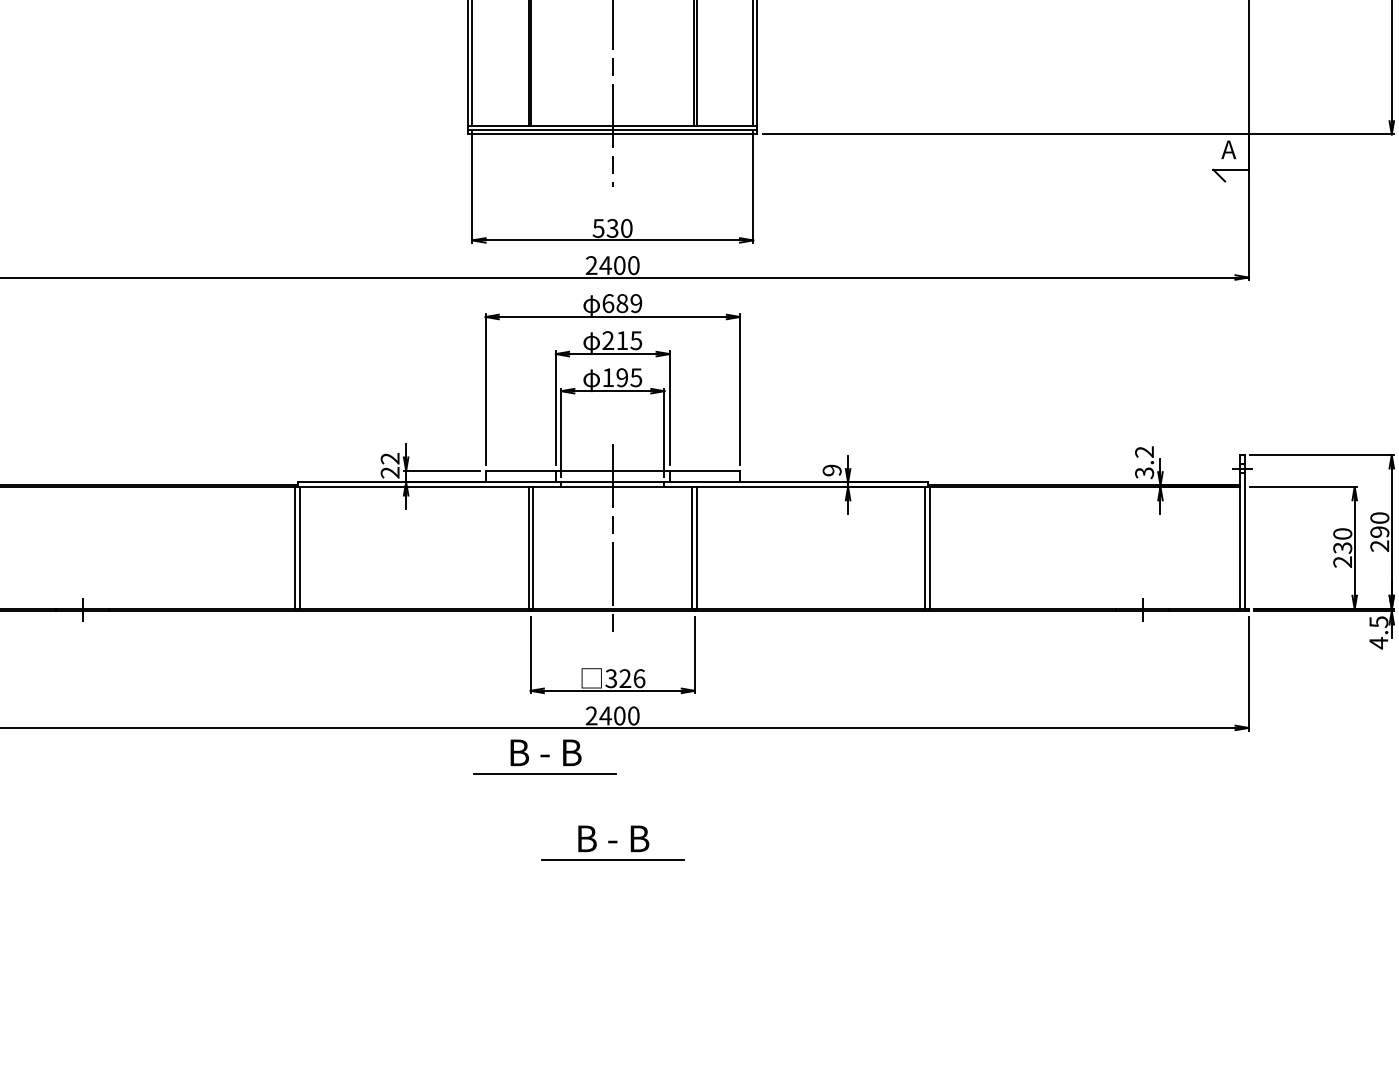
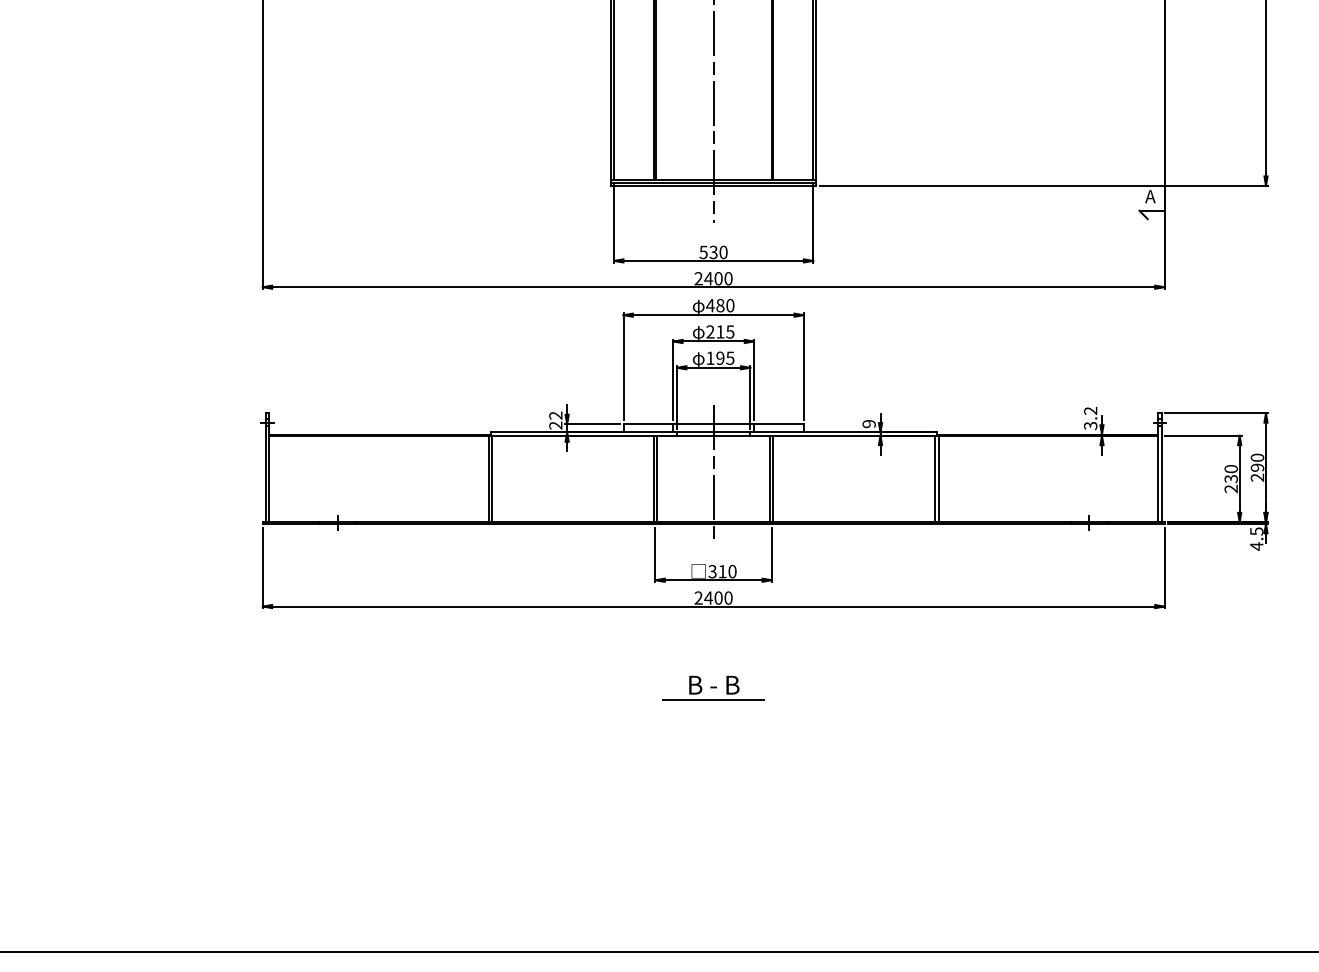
text: (622, 303) -> (720, 305), 689 -> 480
text: (632, 678) -> (727, 571), 326 -> 310
part: (544, 756) -> (665, 626), removed

